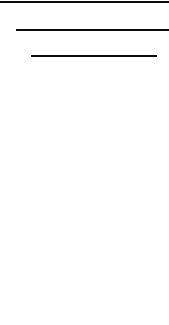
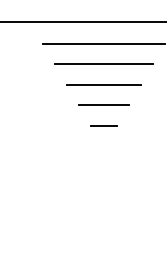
line: (93, 81) -> (103, 84), added
line: (93, 107) -> (103, 105), added
line: (93, 133) -> (103, 125), added

